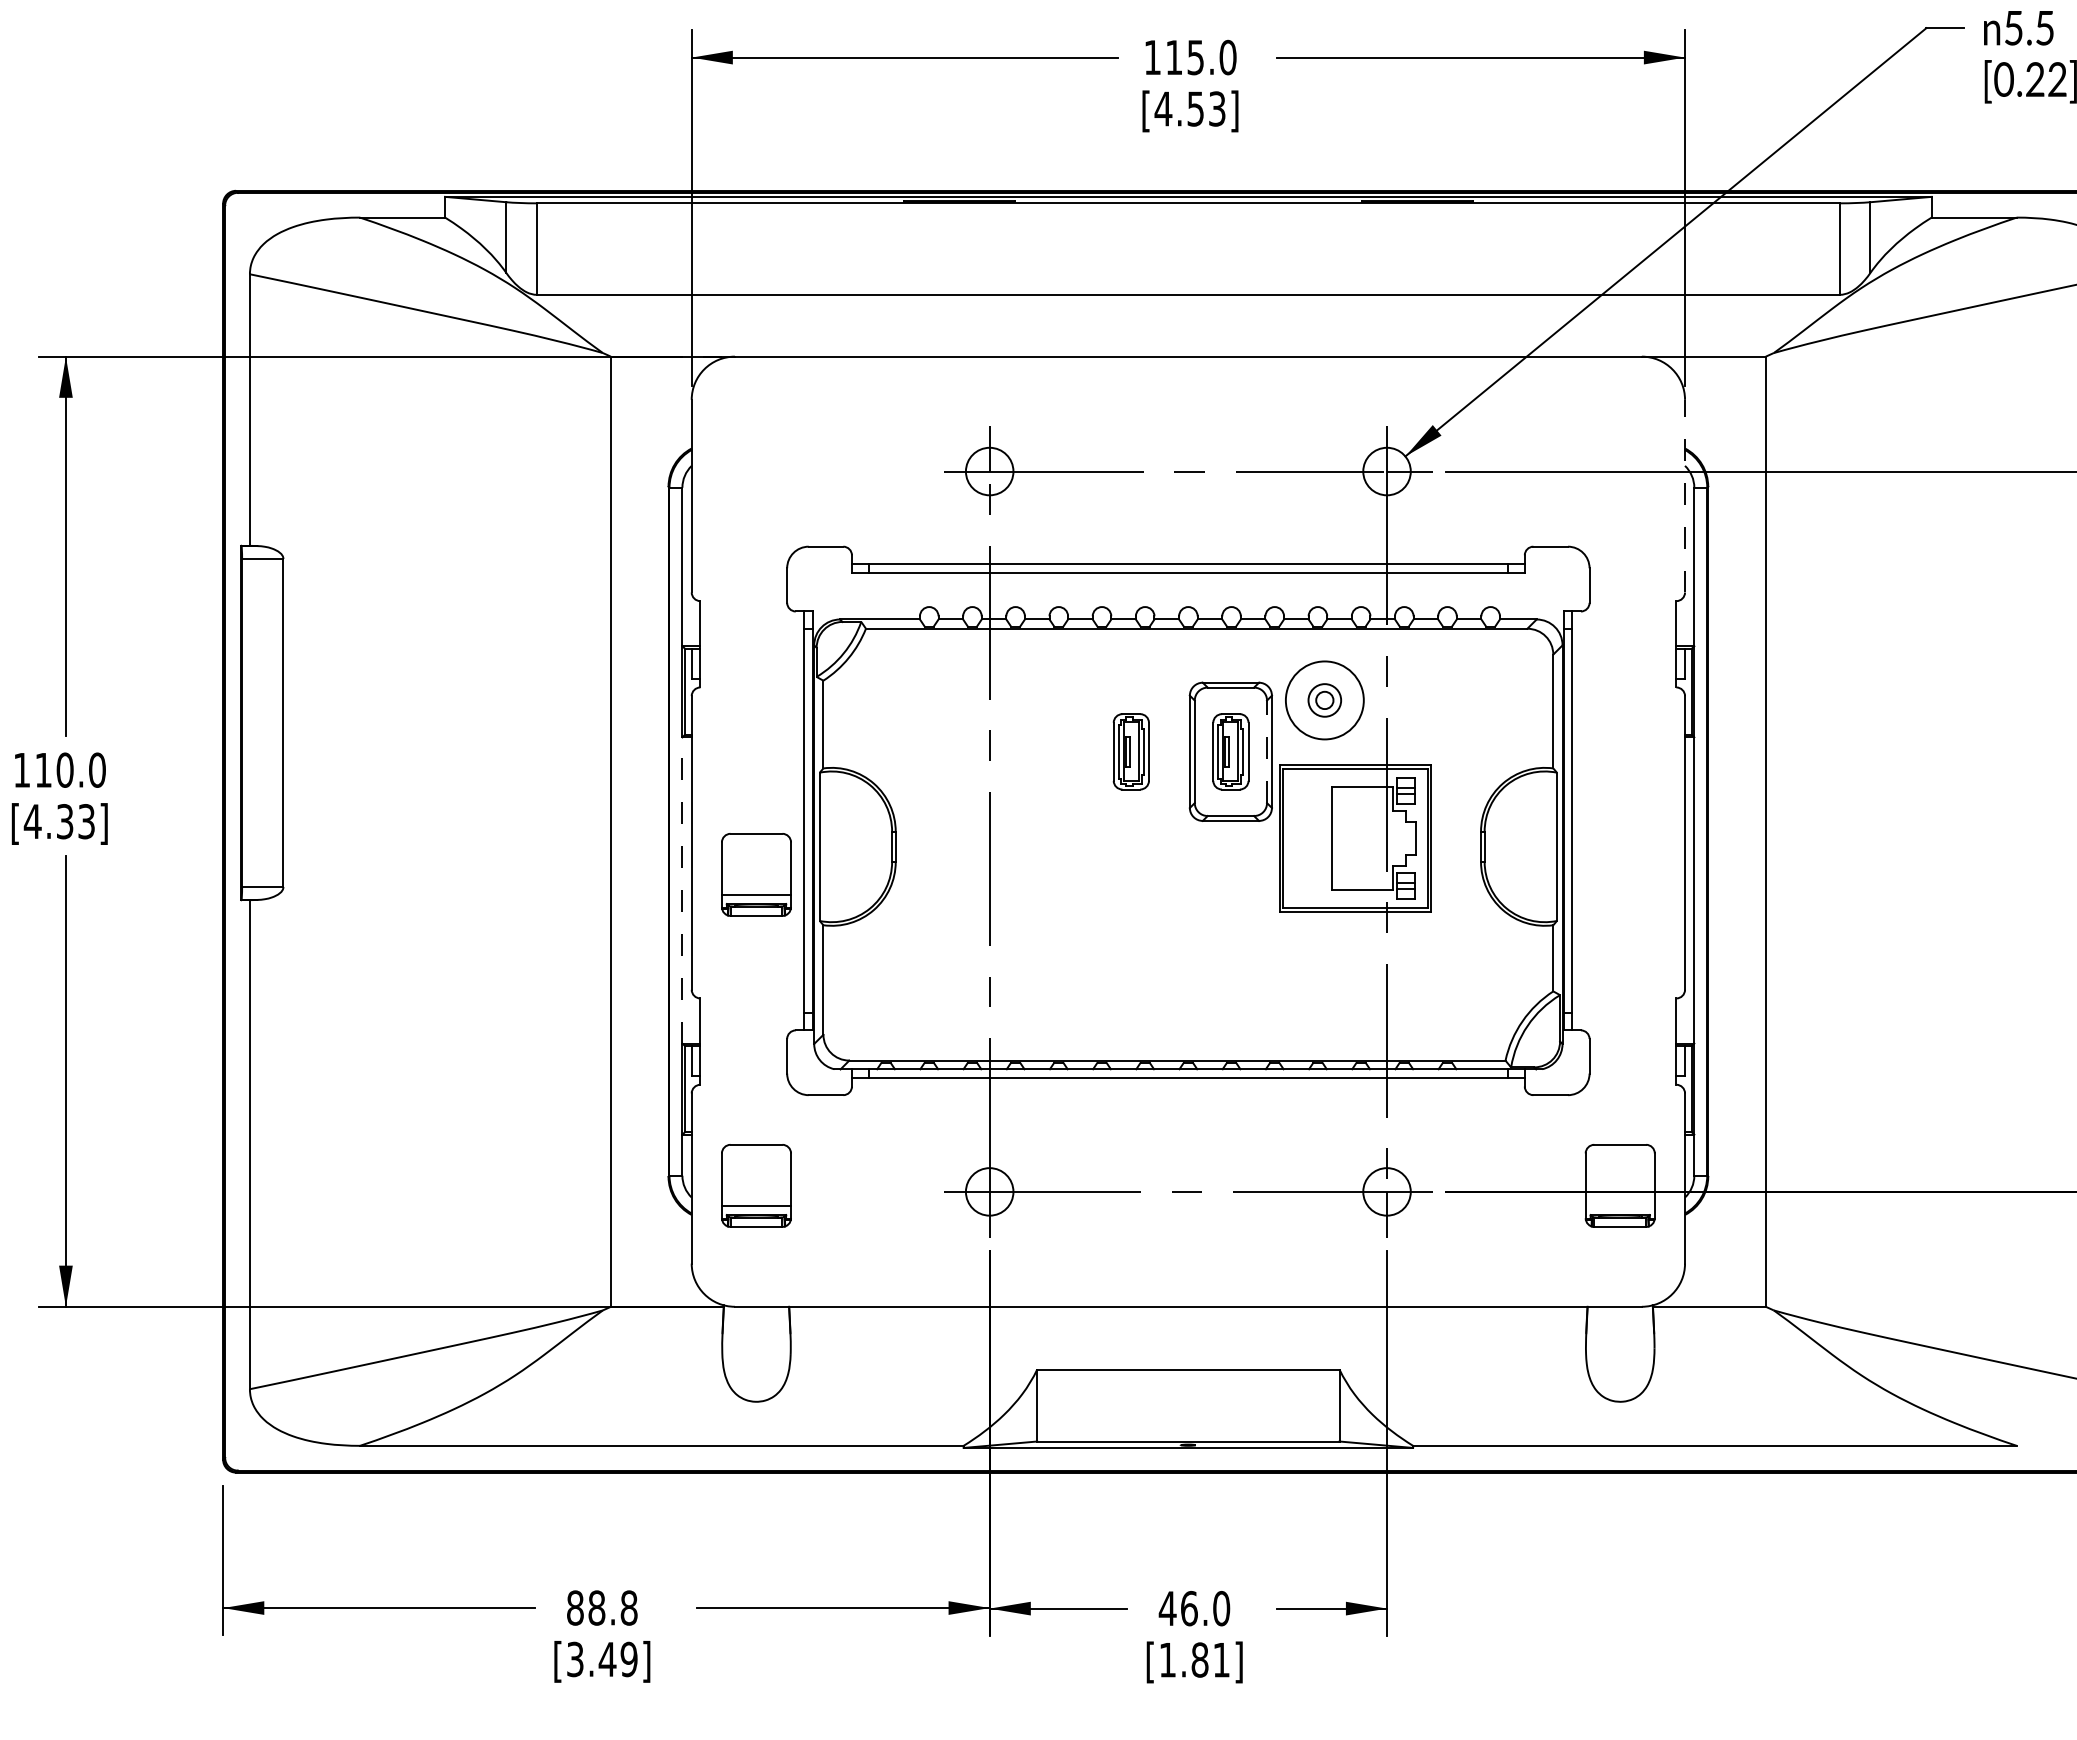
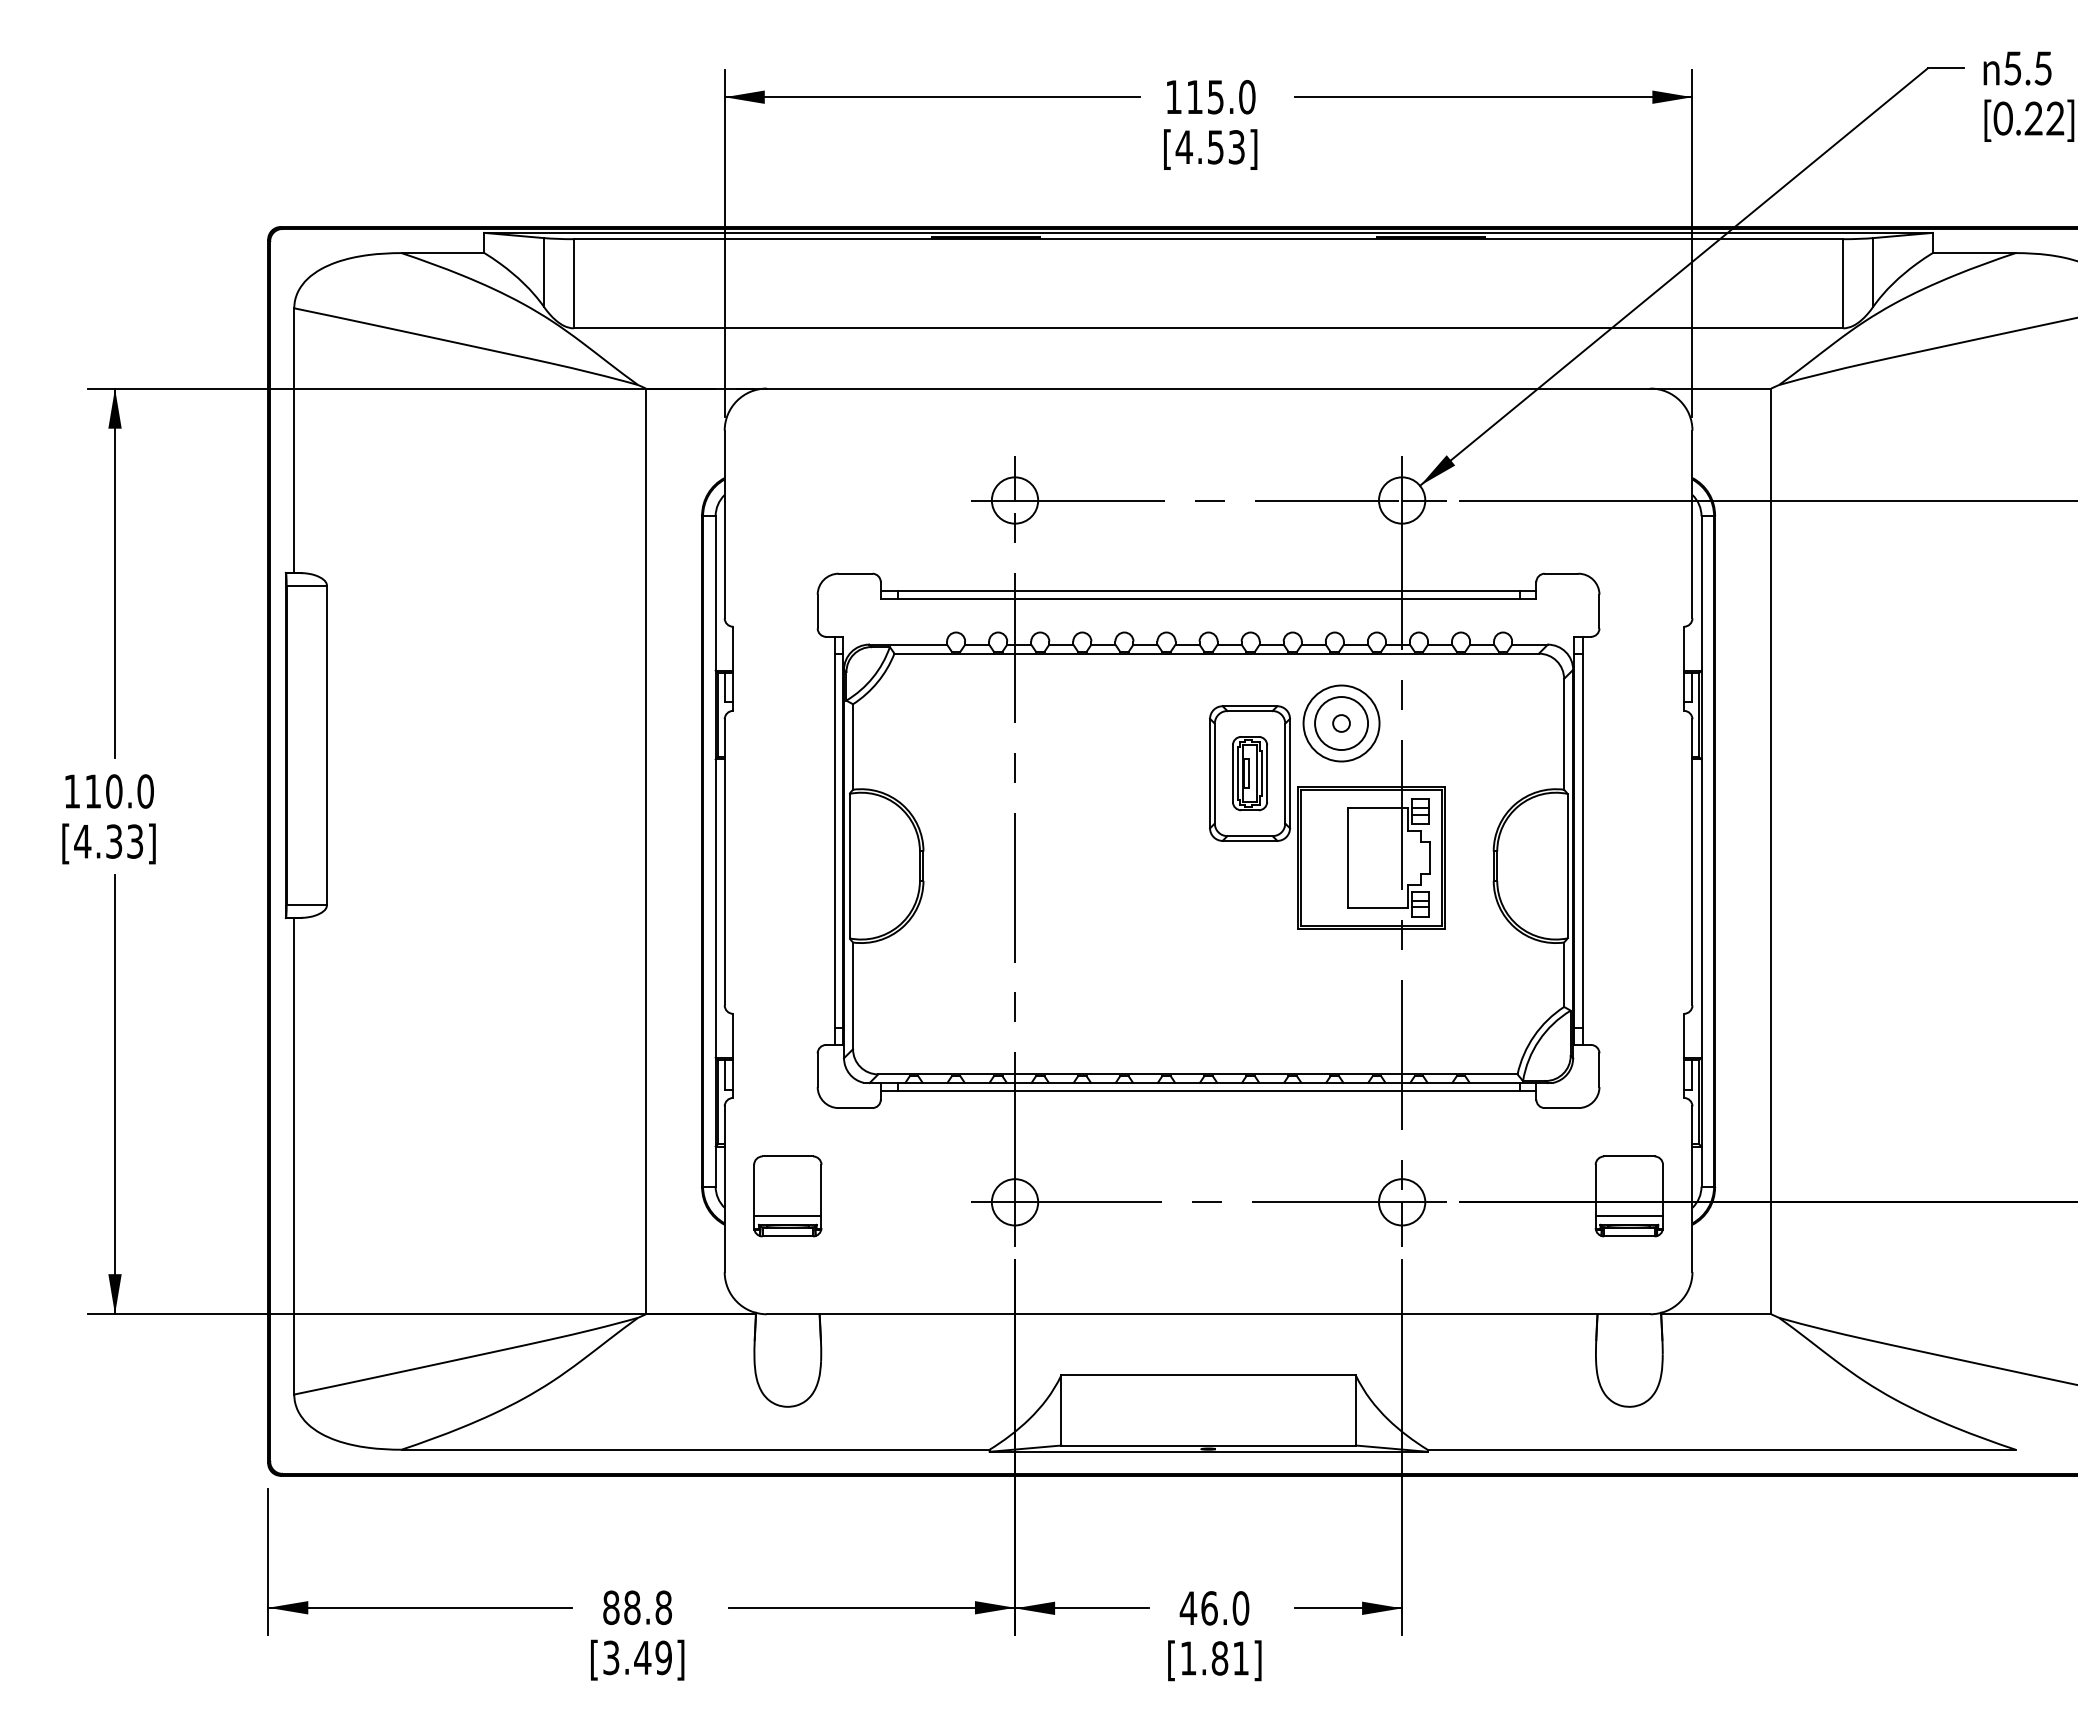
line: (1685, 496) -> (1692, 524), dashed -> solid
circle: (1324, 700) -> (1341, 723), size x1.67
part: (1130, 751) -> (1152, 773), removed
line: (1267, 751) -> (1285, 773), dashed -> solid
part: (756, 874) -> (787, 893), removed
line: (682, 890) -> (715, 908), dashed -> solid
line: (1620, 1206) -> (1629, 1216), added

